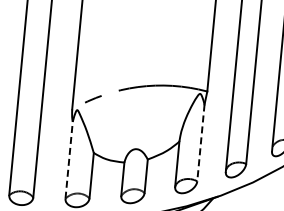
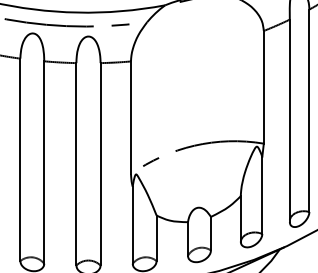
line: (201, 143) -> (262, 195), dashed -> solid
line: (68, 160) -> (132, 225), dashed -> solid

